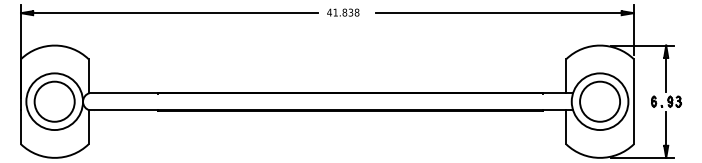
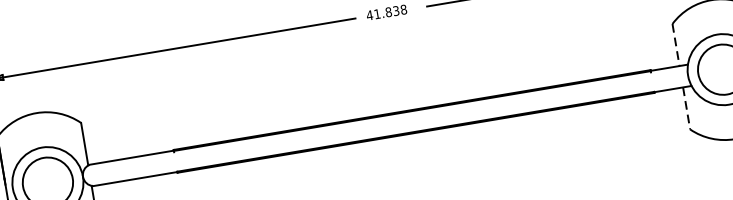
line: (566, 76) -> (676, 45), solid -> dashed
line: (566, 127) -> (686, 108), solid -> dashed

